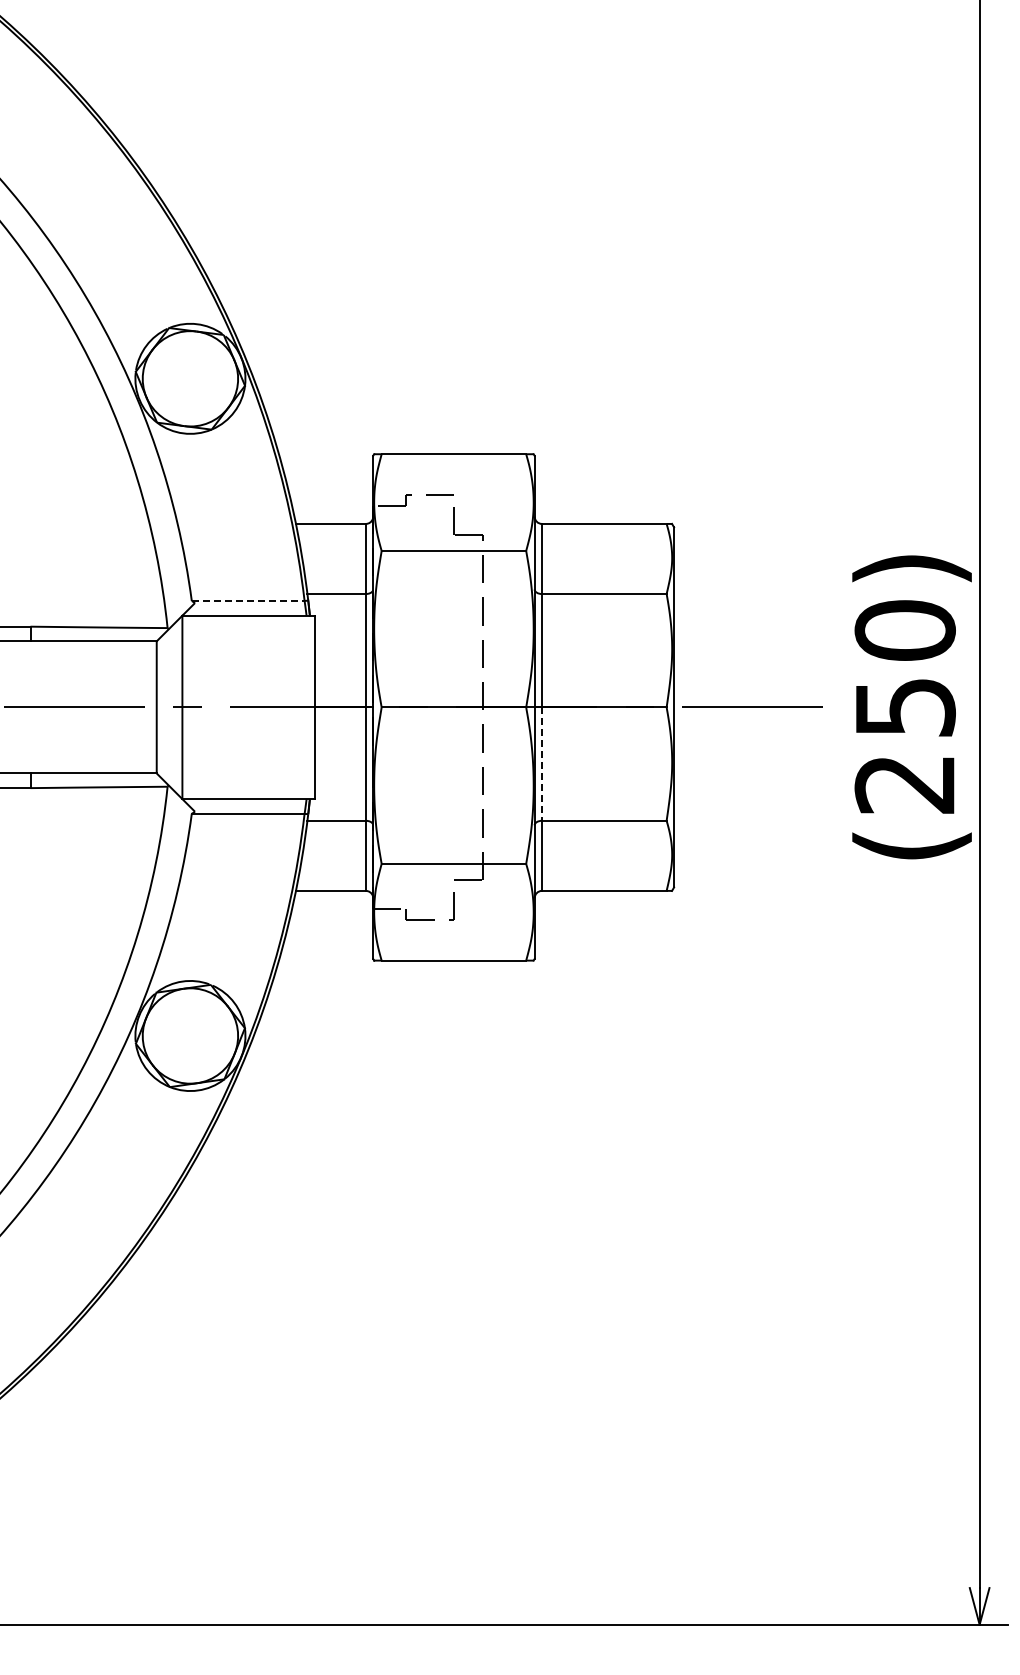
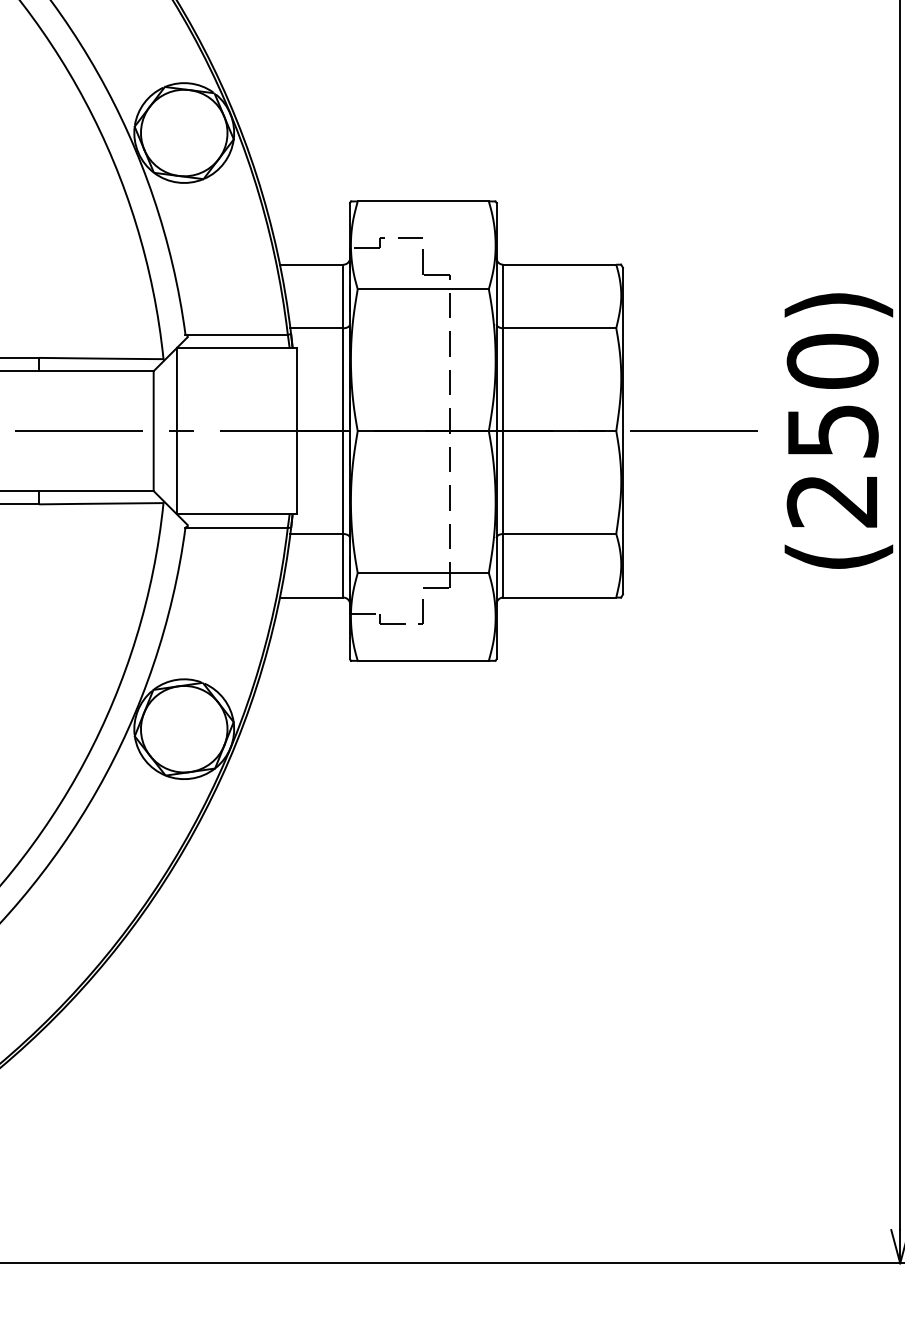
line: (248, 601) -> (236, 335), dashed -> solid
line: (542, 764) -> (503, 482), dashed -> solid

